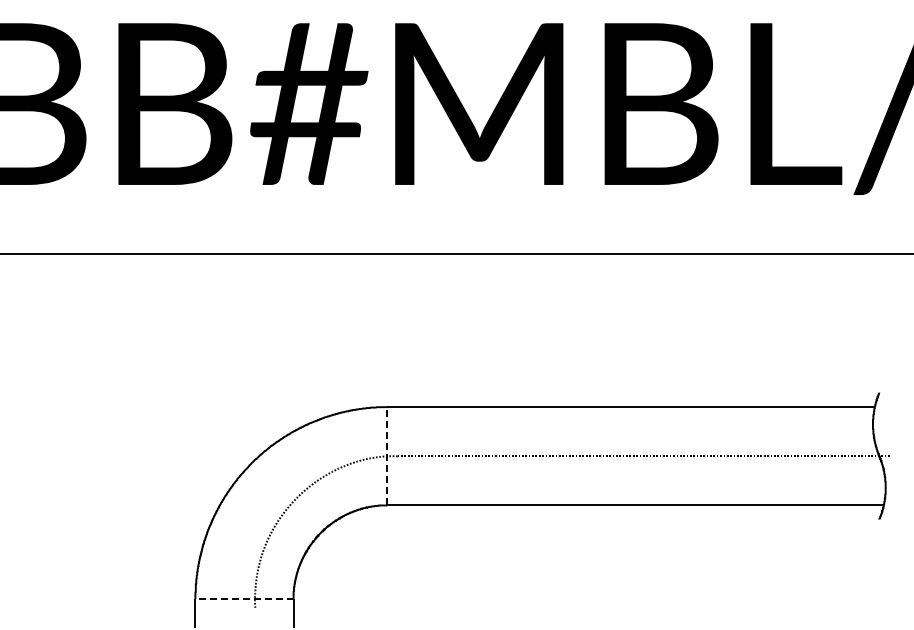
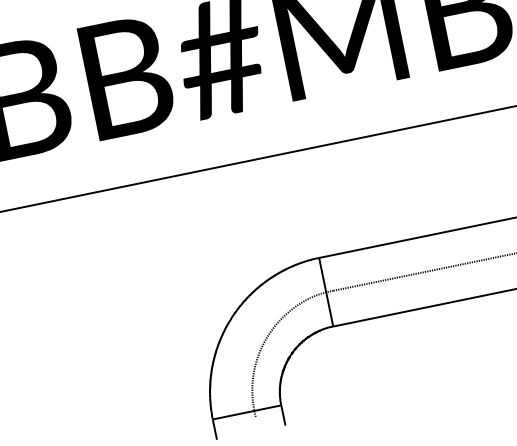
line: (387, 455) -> (326, 291), dashed -> solid
line: (244, 599) -> (247, 412), dashed -> solid

